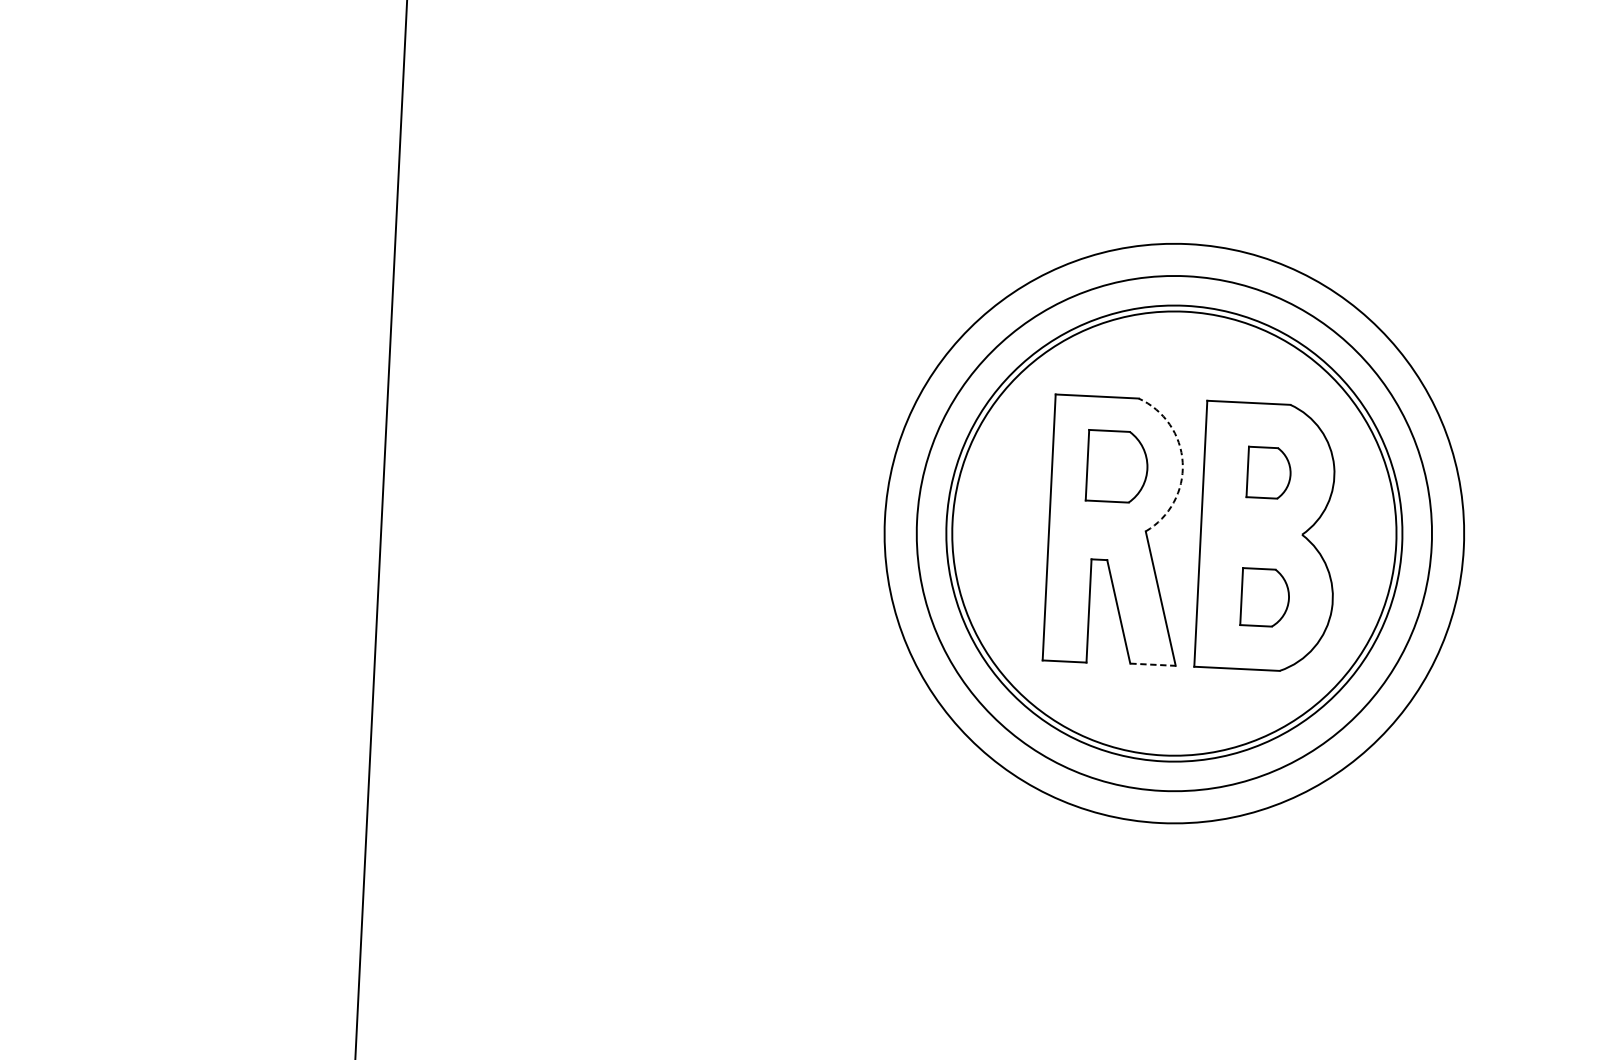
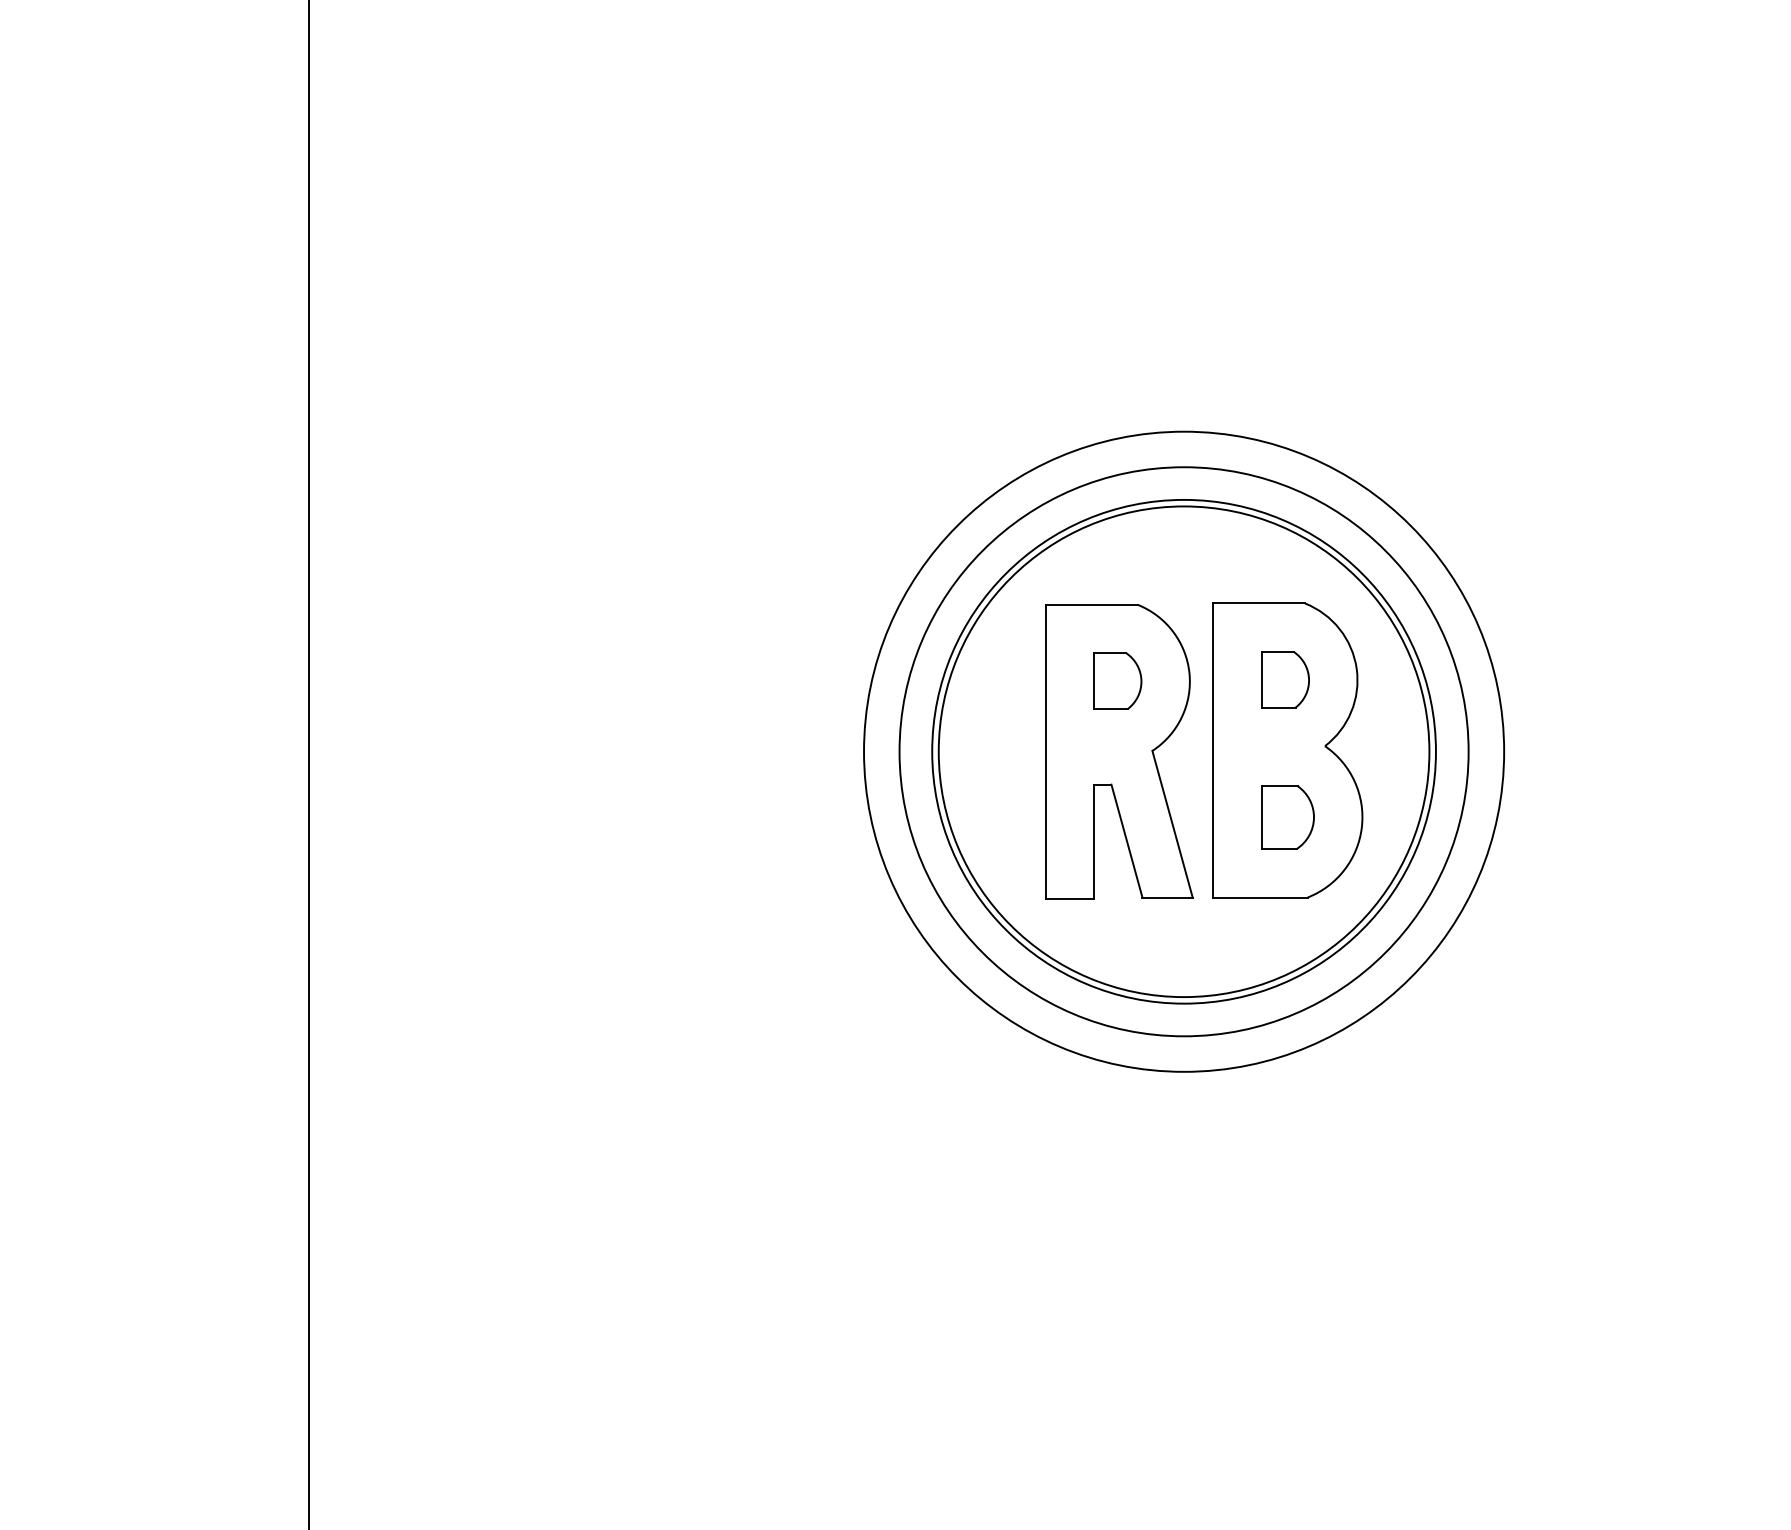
arc: (1182, 463) -> (1189, 673), dashed -> solid
part: (1117, 466) -> (1117, 680), size x0.71
line: (1153, 664) -> (1168, 897), dashed -> solid

